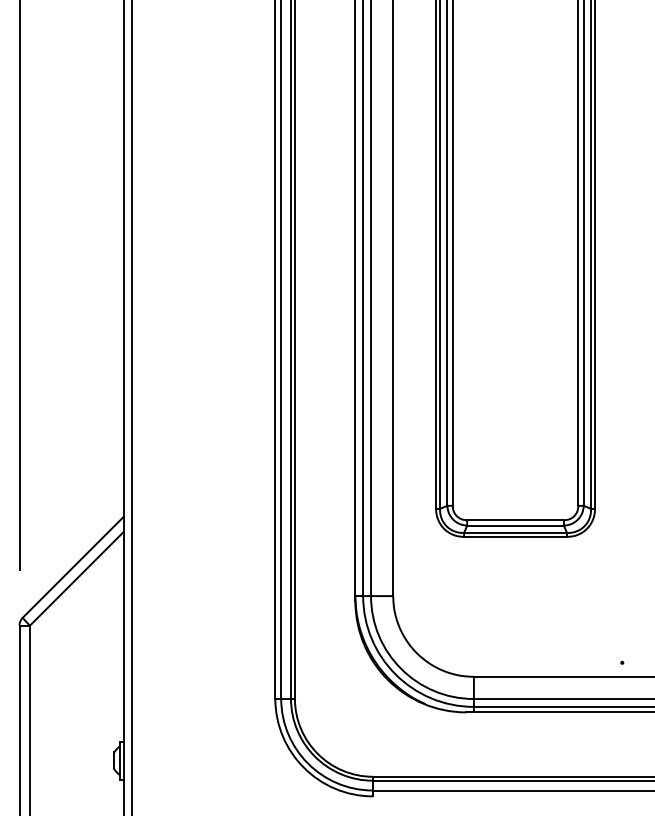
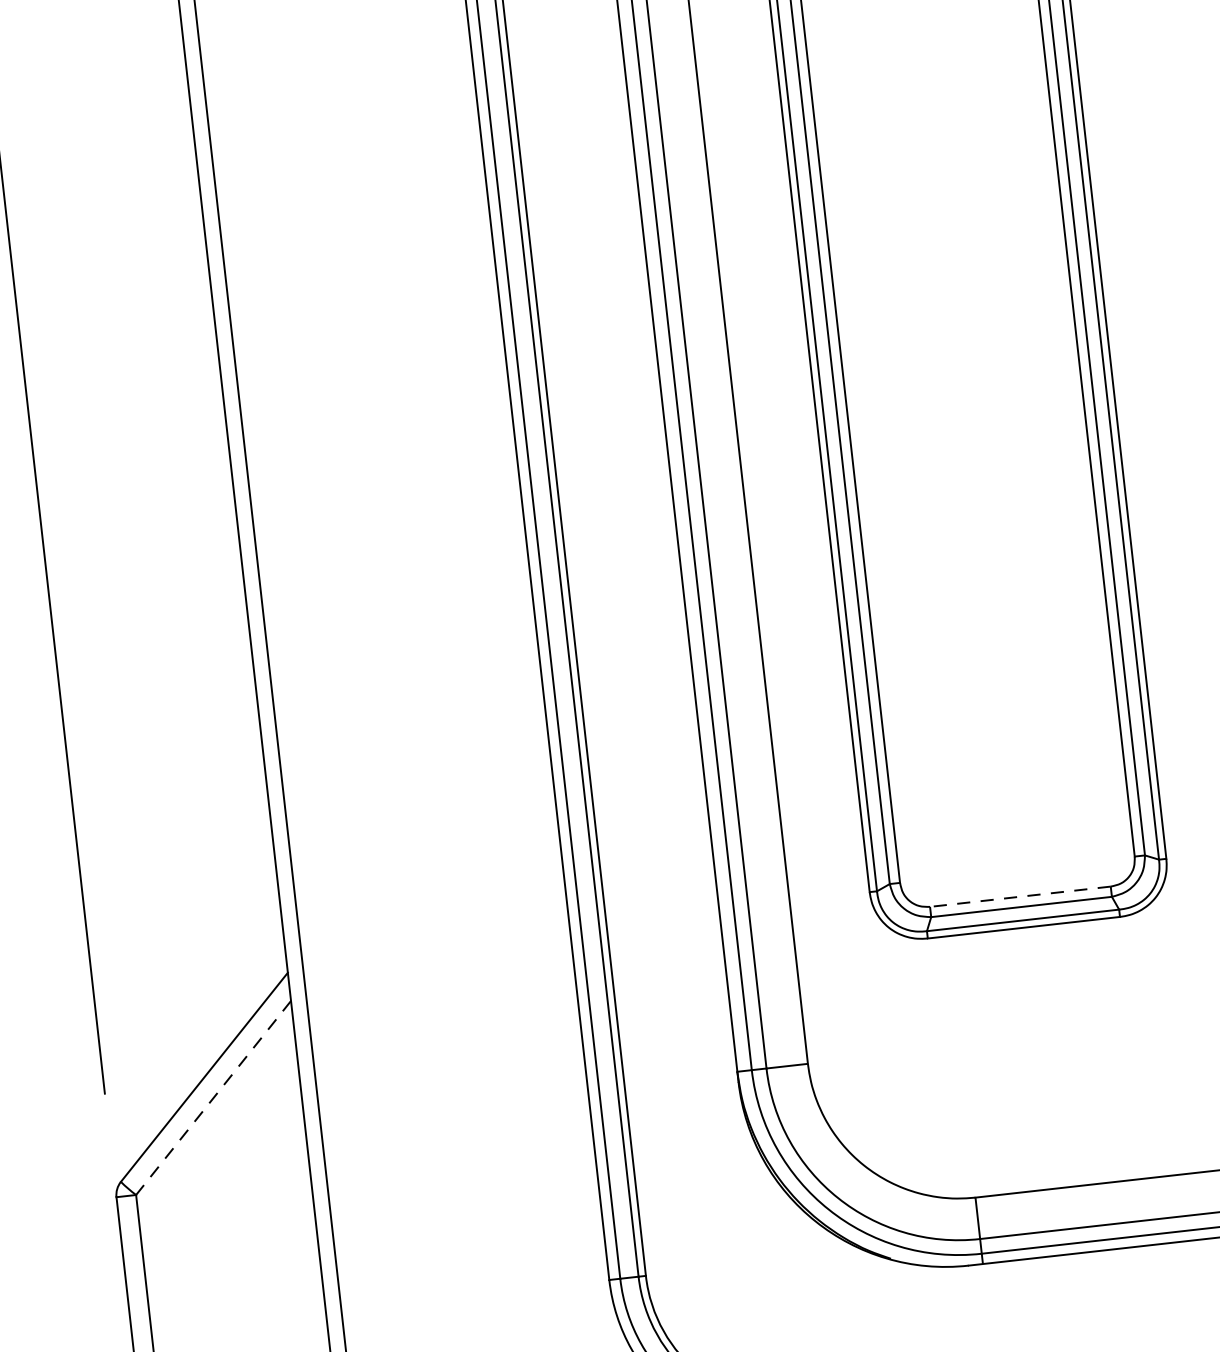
line: (515, 520) -> (1020, 897), solid -> dashed
line: (76, 579) -> (213, 1099), solid -> dashed

